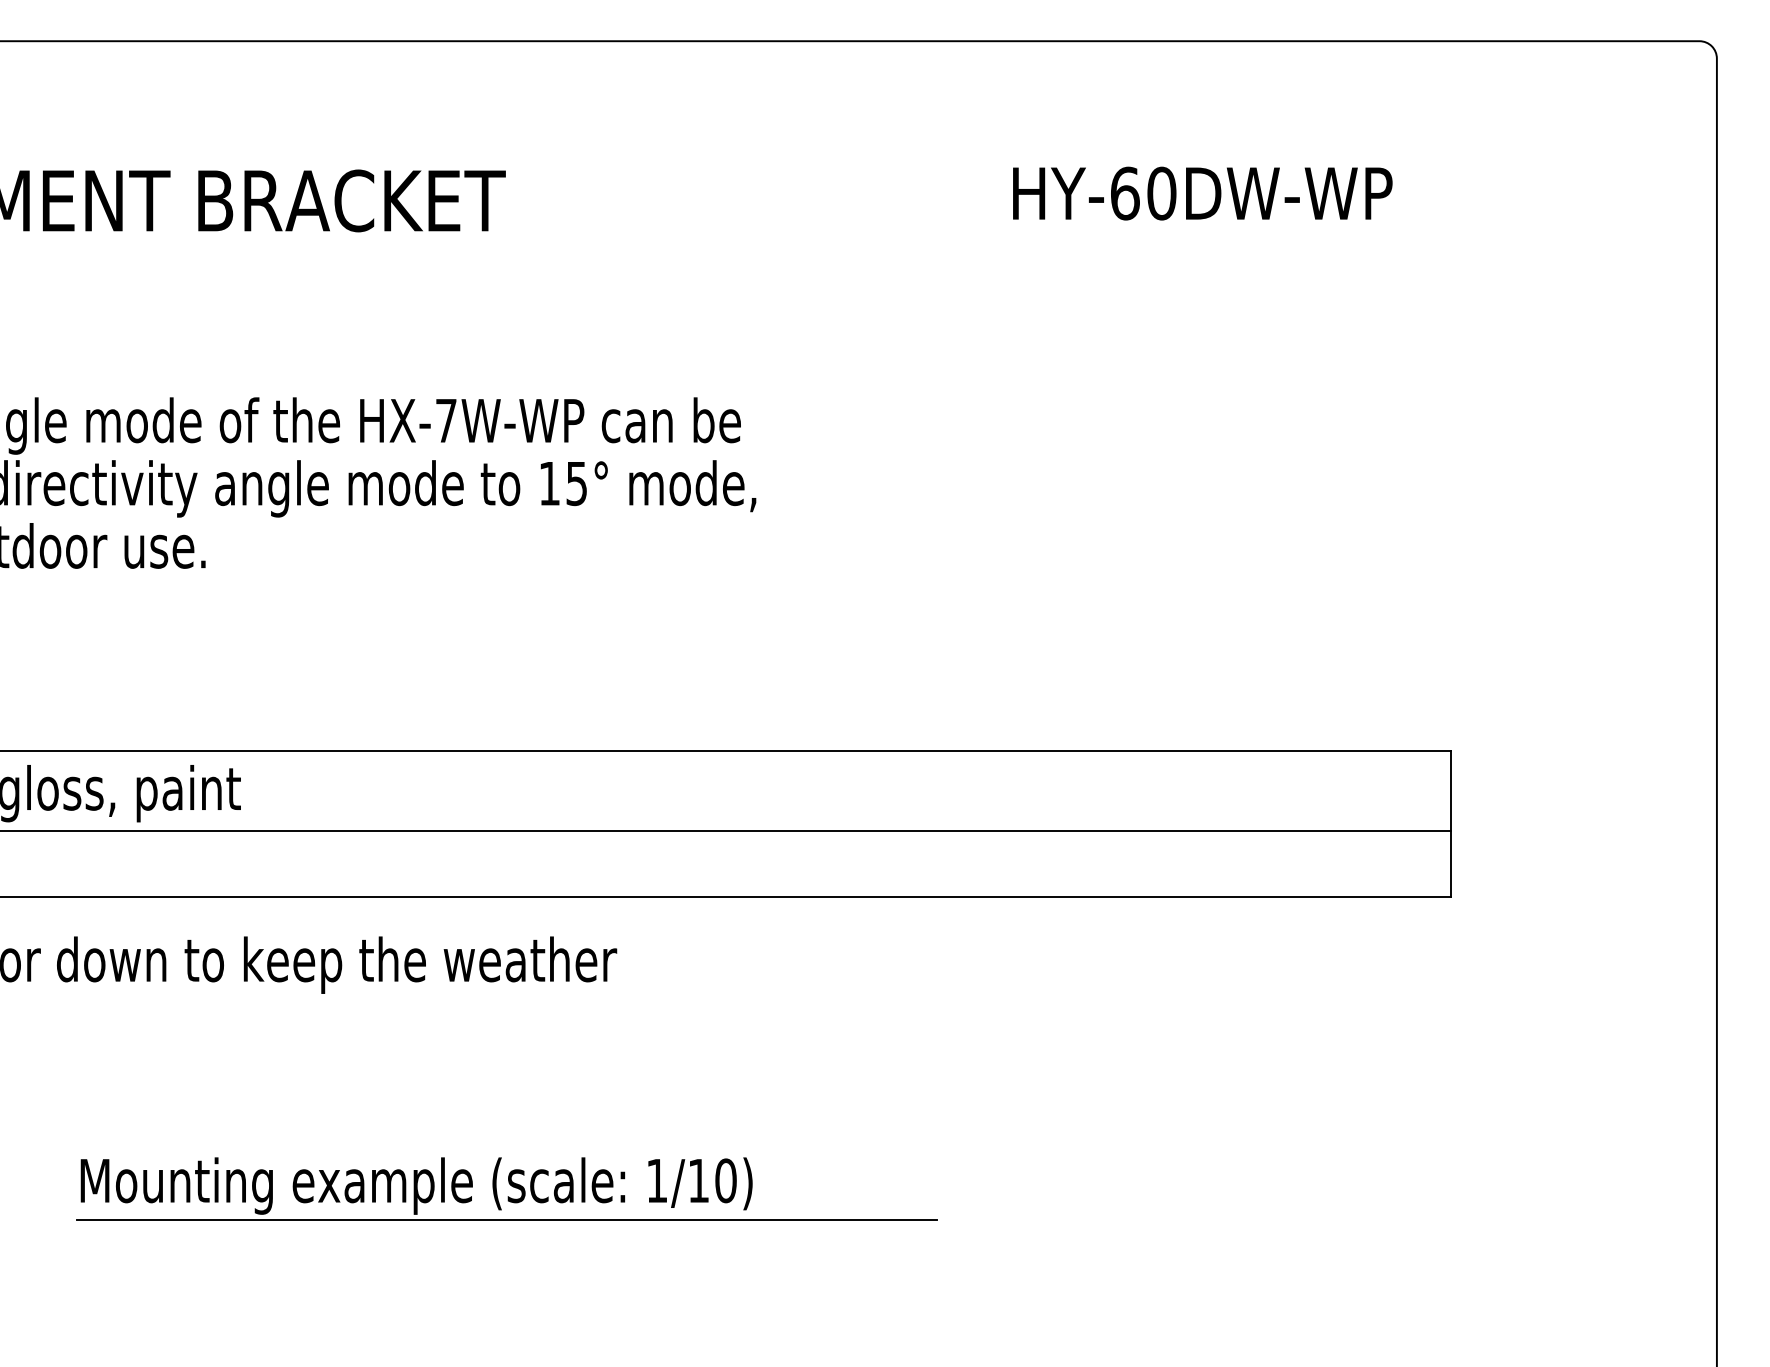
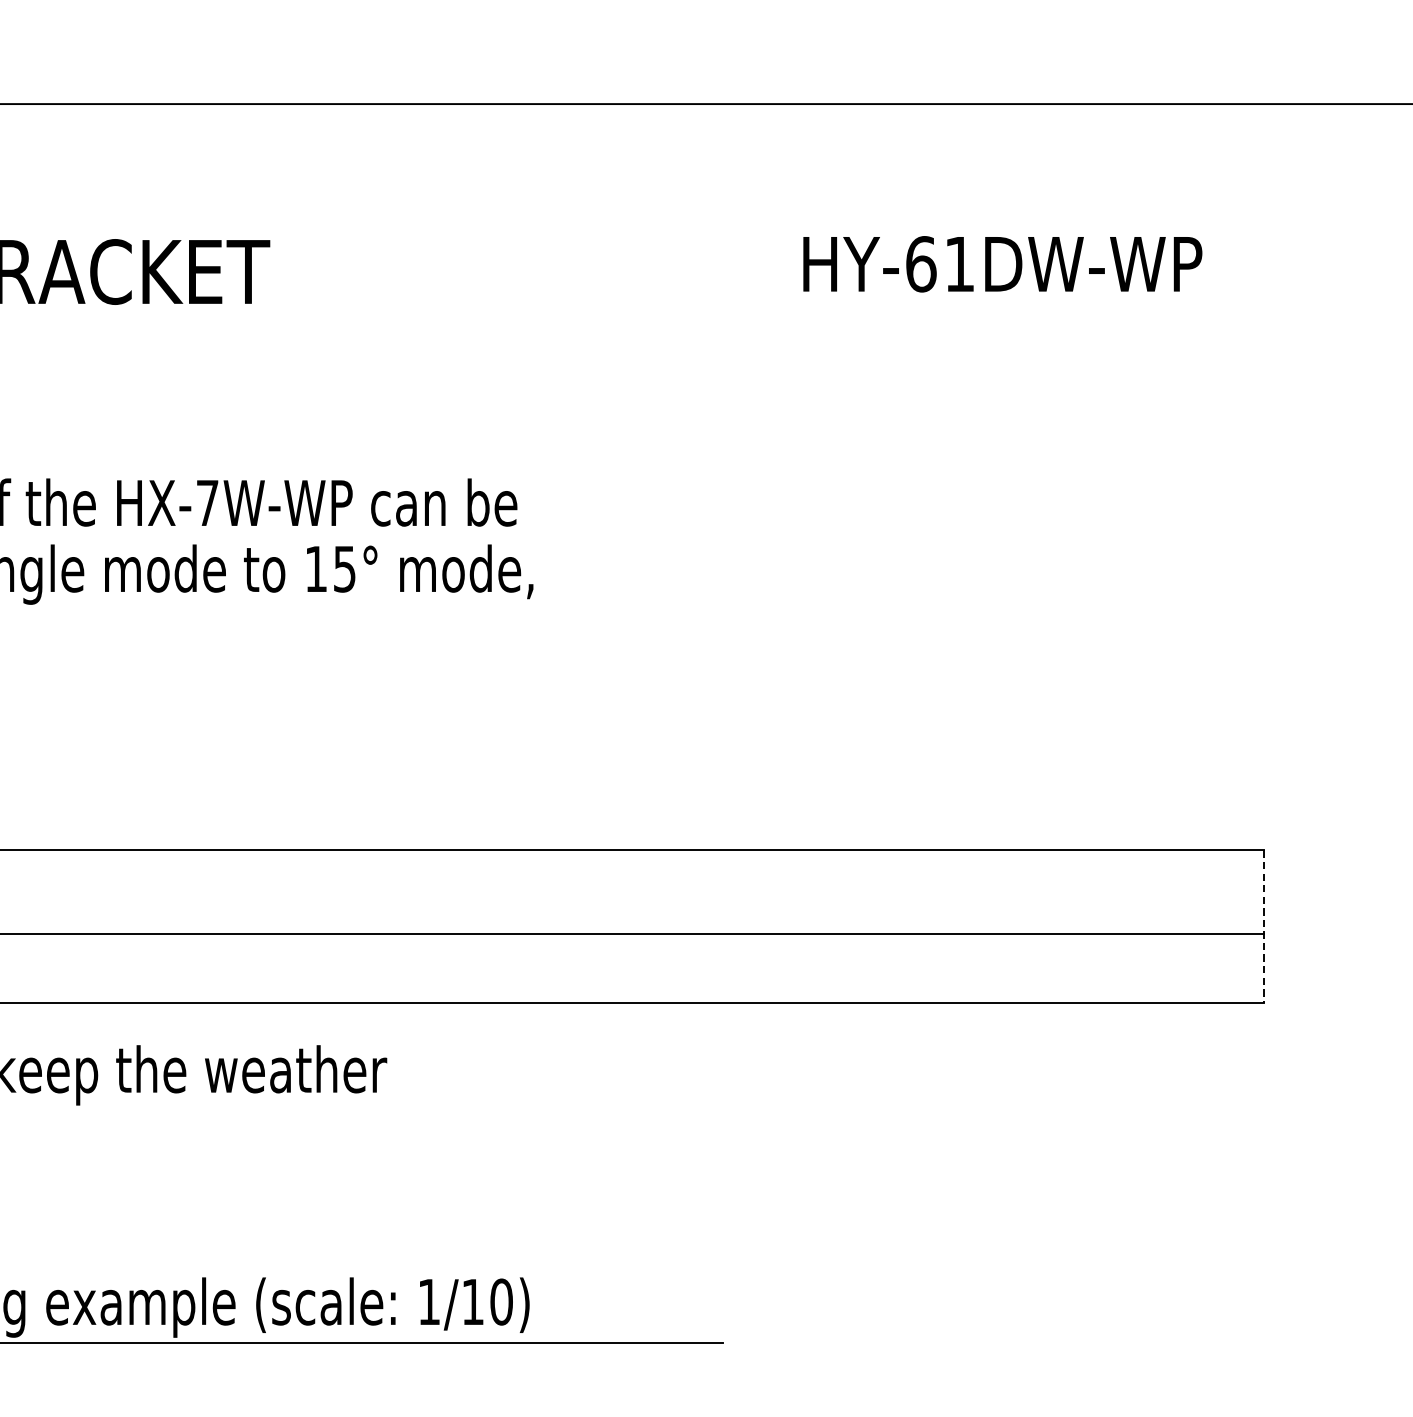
text: (1161, 193) -> (959, 264), HY-60DW-WP -> HY-61DW-WP
line: (1451, 823) -> (1264, 926), solid -> dashed

